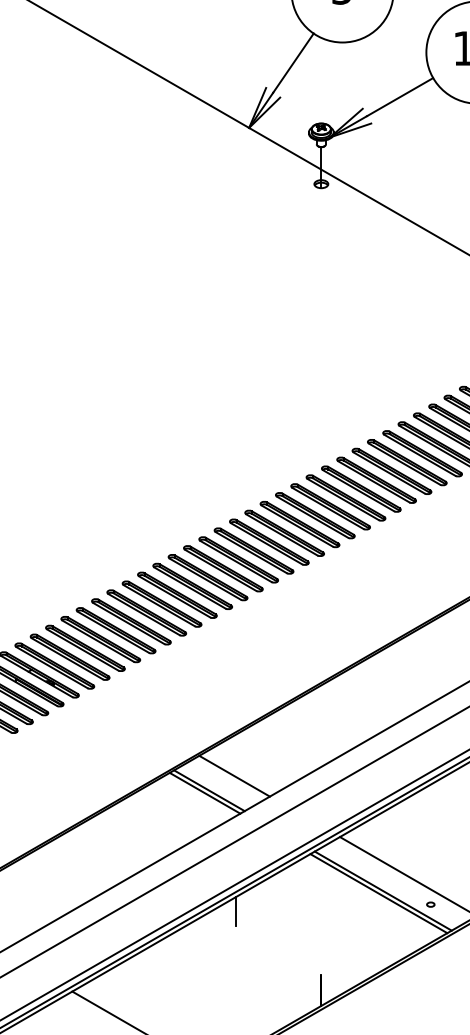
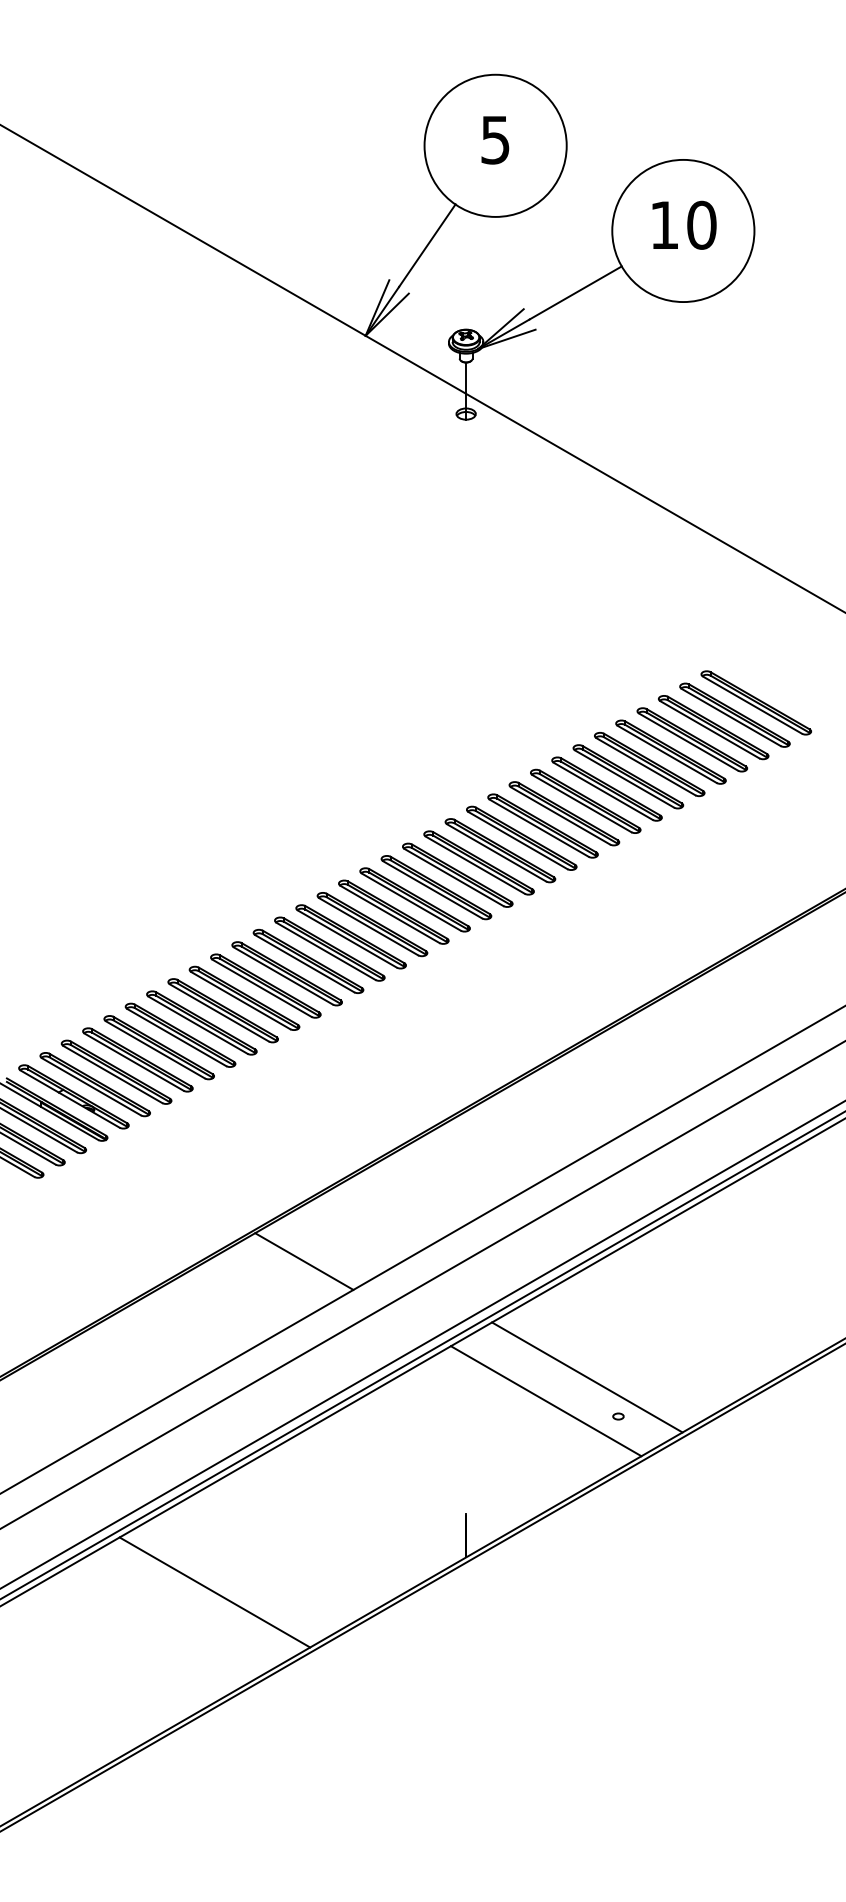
line: (234, 775) -> (345, 1237), removed
line: (209, 790) -> (310, 1257), removed
line: (383, 890) -> (552, 1397), removed
line: (236, 911) -> (347, 1425), removed

